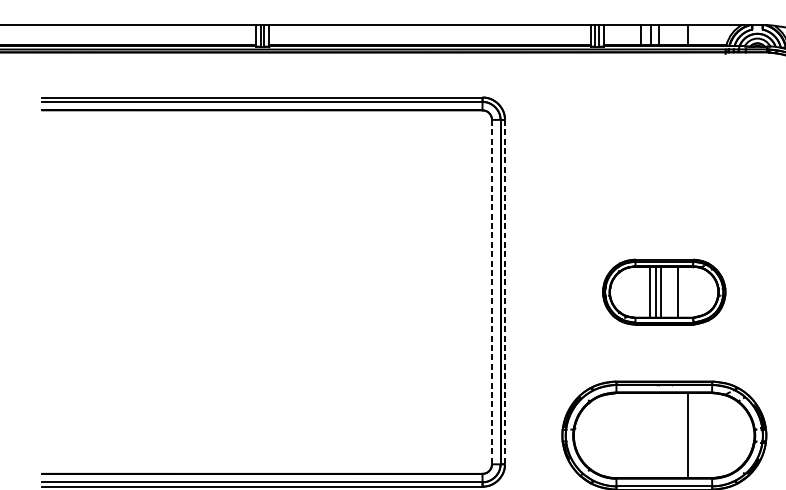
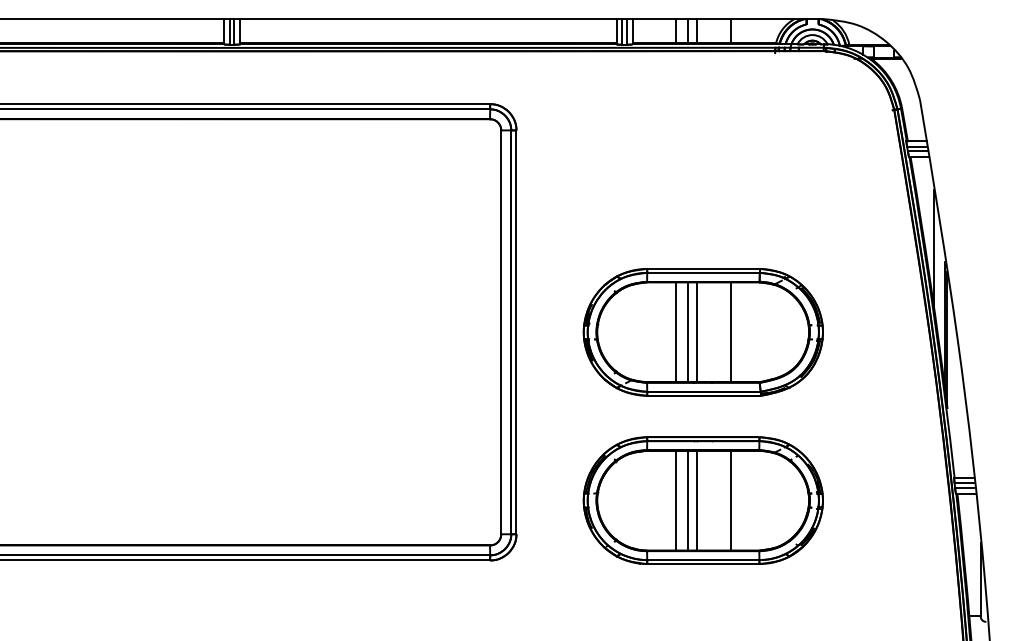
line: (492, 292) -> (501, 332), dashed -> solid
line: (505, 292) -> (516, 332), dashed -> solid
part: (663, 292) -> (702, 332), size x1.67
line: (641, 435) -> (676, 500), added
line: (650, 435) -> (687, 500), added
line: (659, 435) -> (697, 500), added

